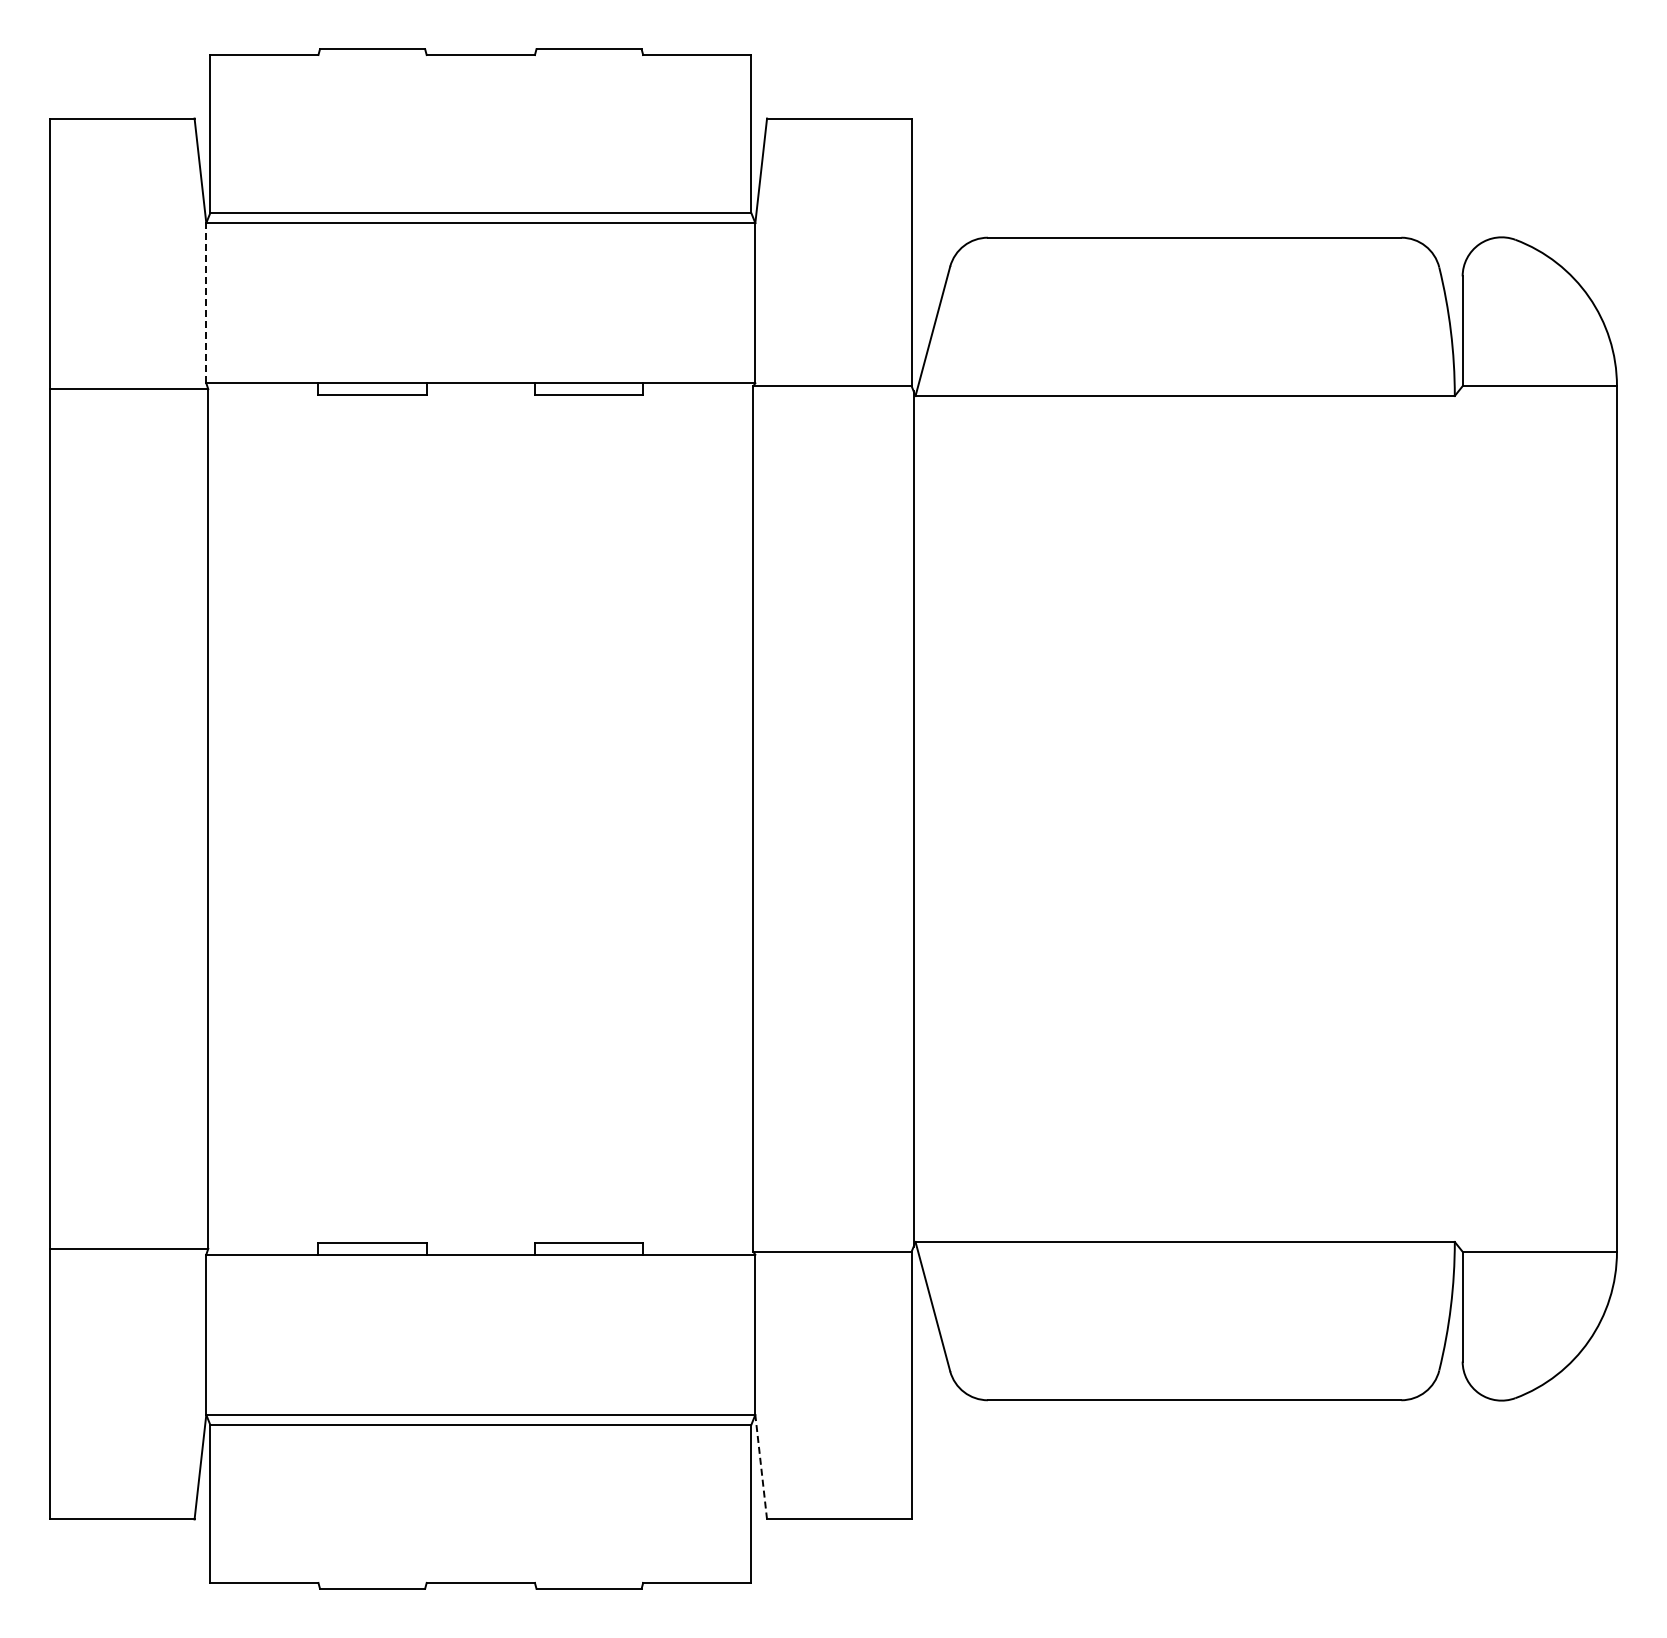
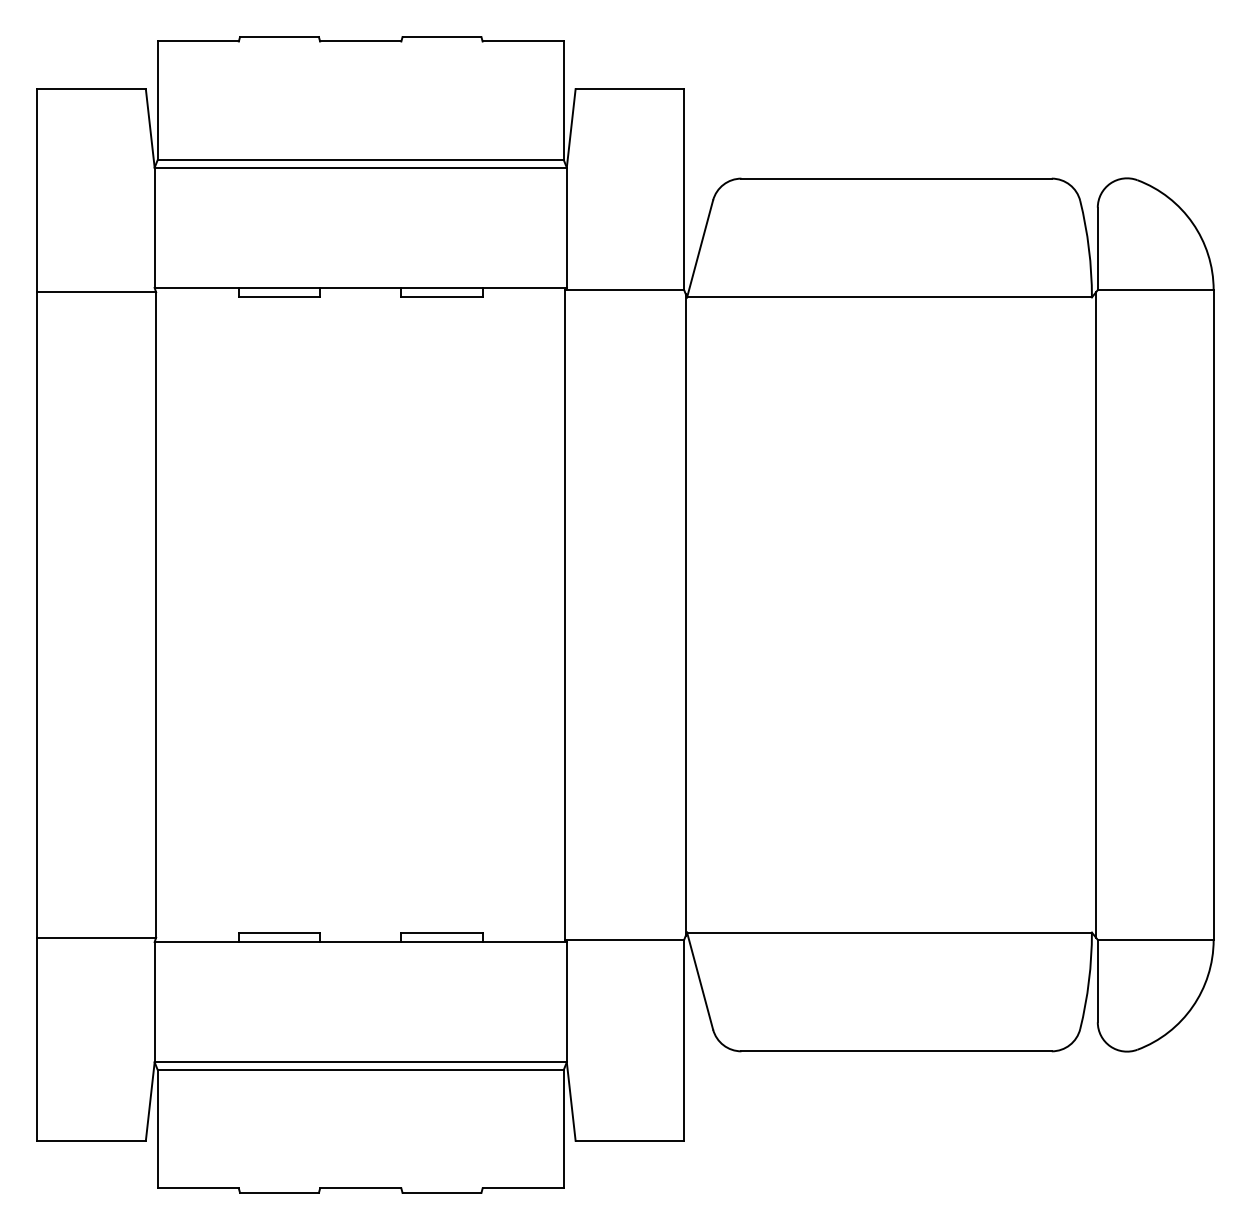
line: (206, 302) -> (154, 227), dashed -> solid
line: (1460, 818) -> (1096, 614), added
line: (761, 1467) -> (571, 1101), dashed -> solid

